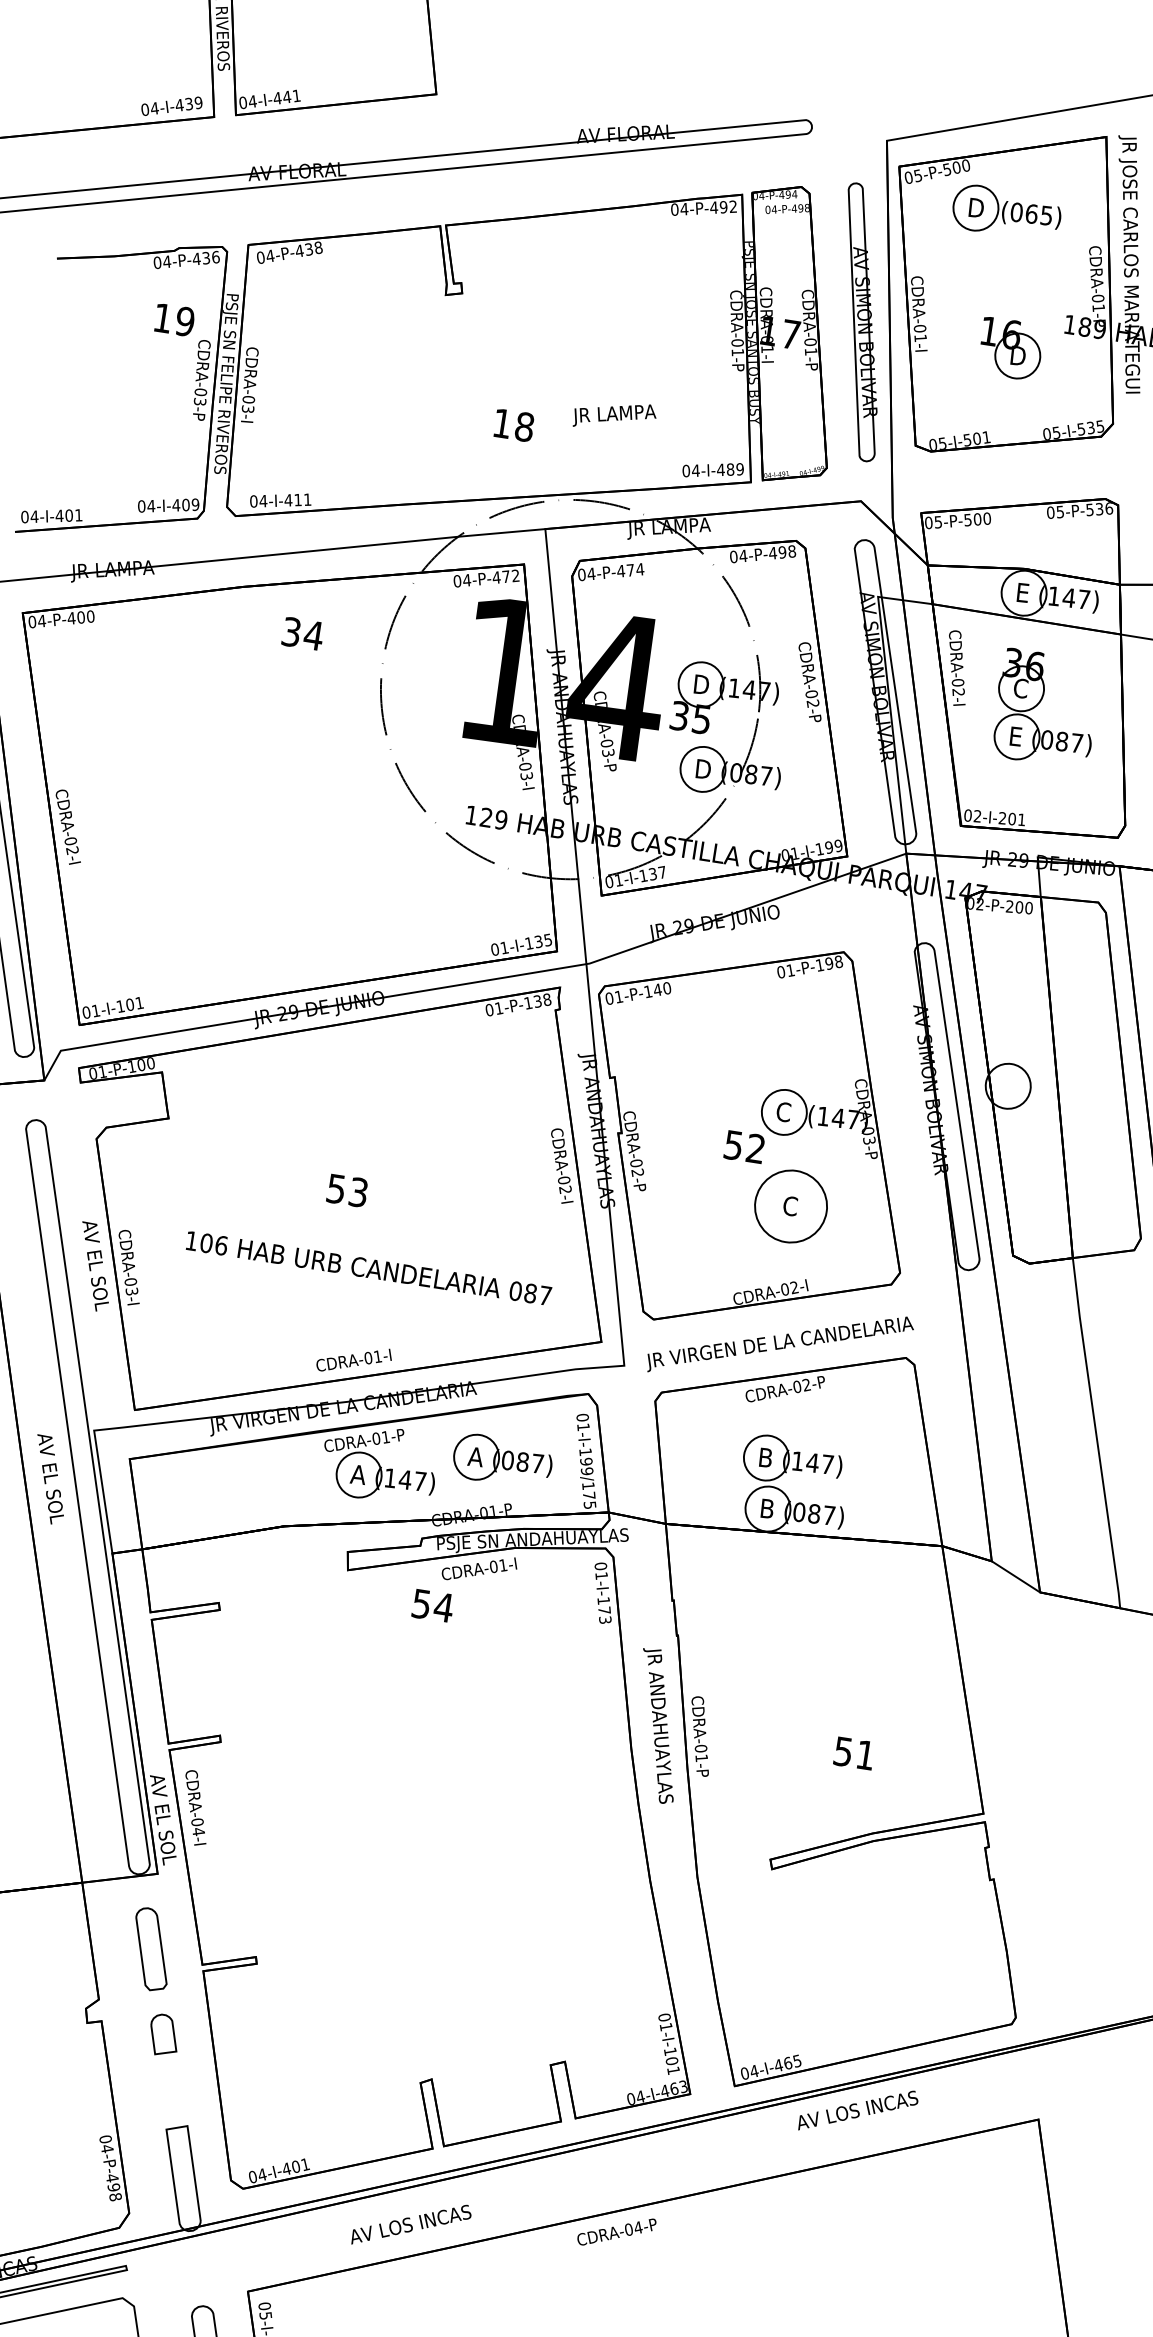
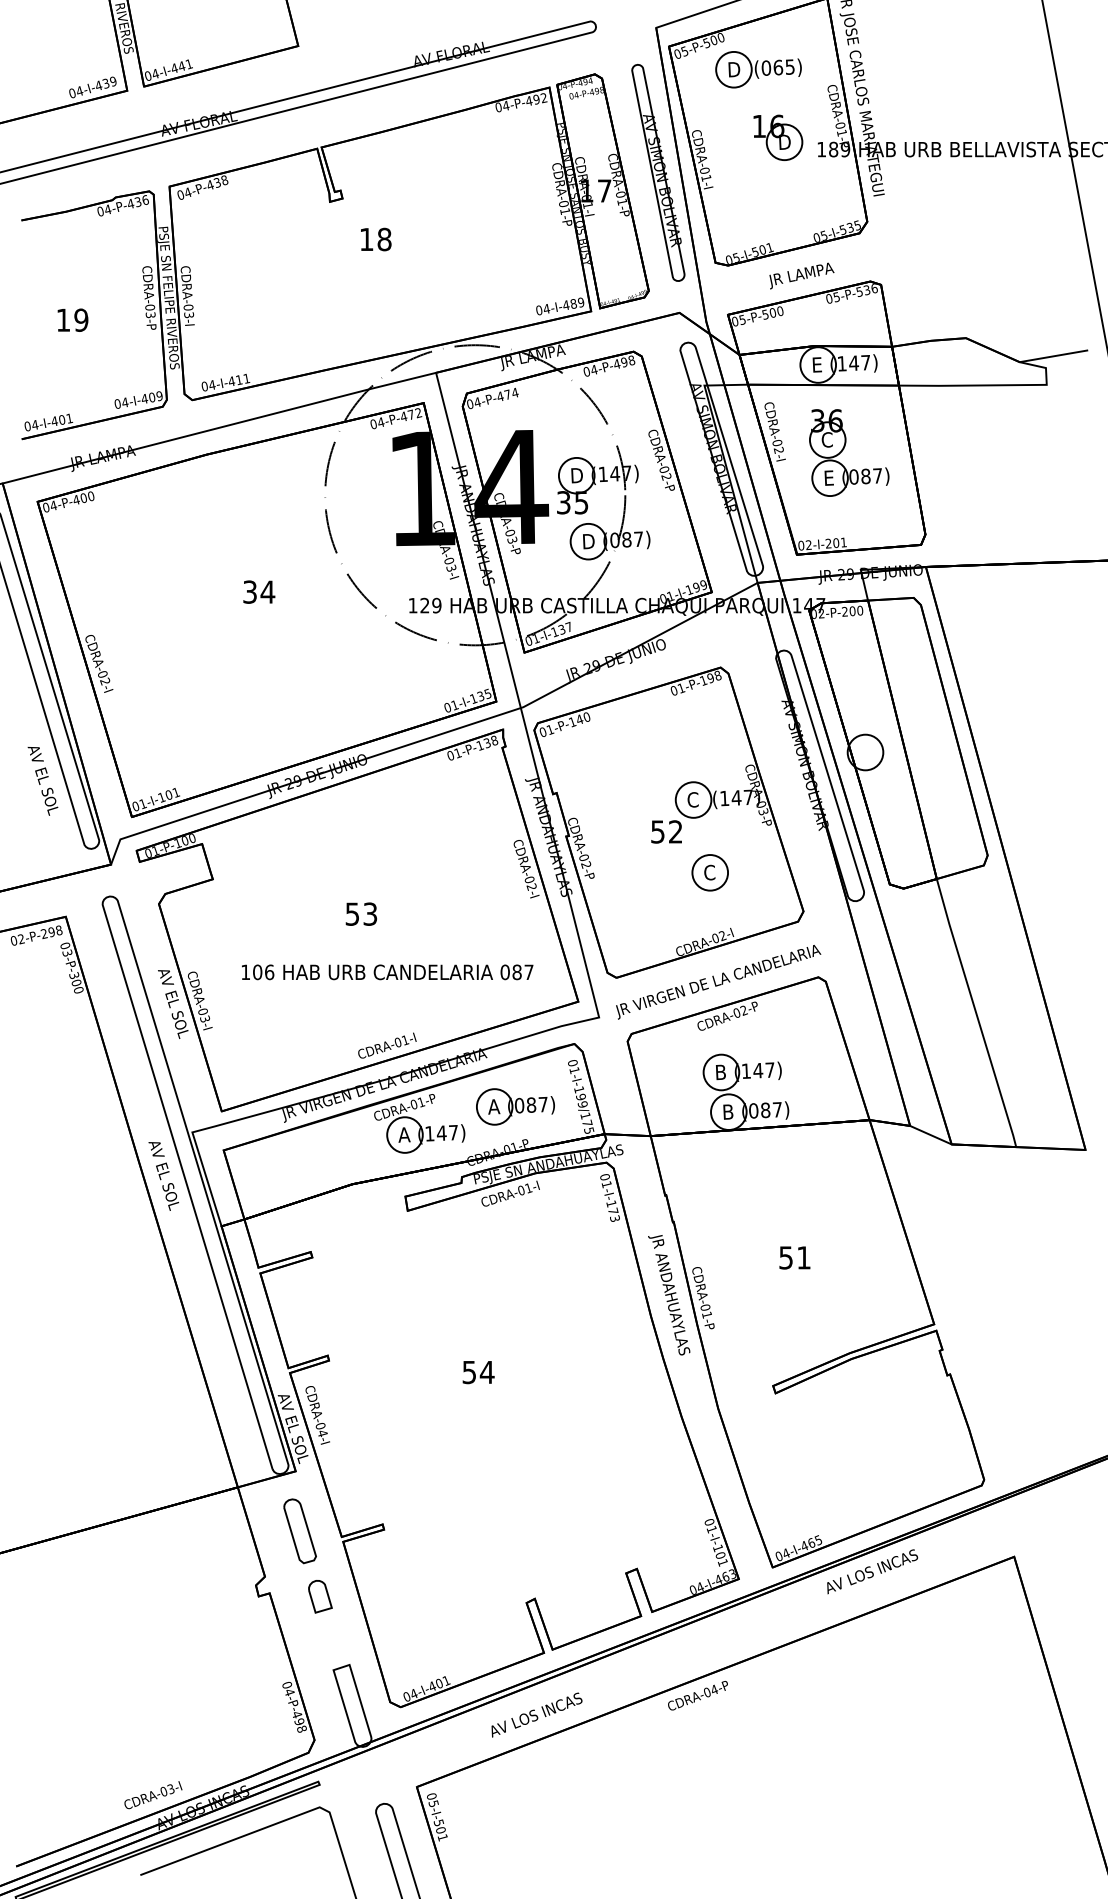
text: (174, 319) -> (72, 319), moved
part: (1011, 348) -> (778, 137), moved
text: (614, 415) -> (801, 275), moved
text: (514, 425) -> (376, 239), moved
text: (303, 633) -> (259, 591), moved
circle: (791, 1206) -> (710, 872), size x0.62
text: (432, 1605) -> (478, 1372), moved
text: (853, 1752) -> (794, 1257), moved

